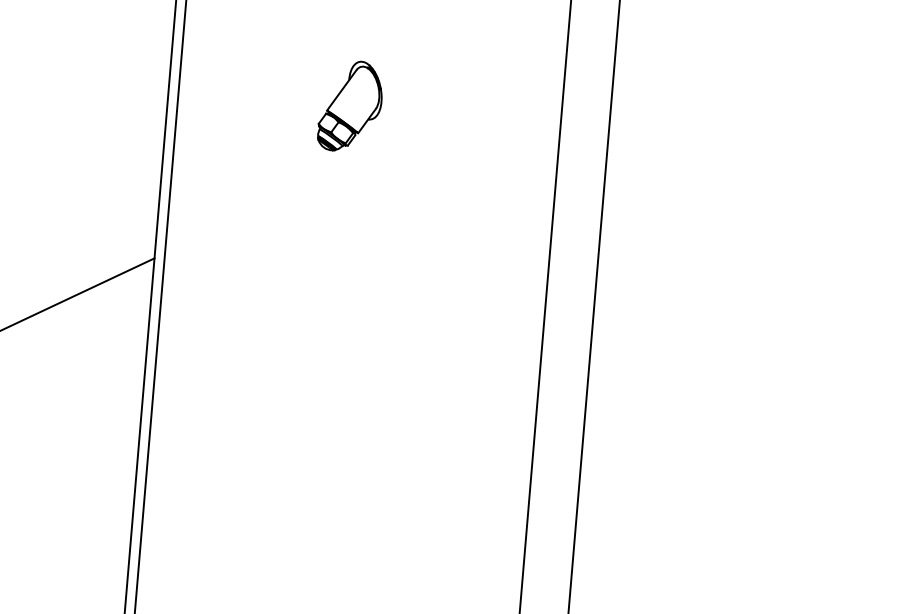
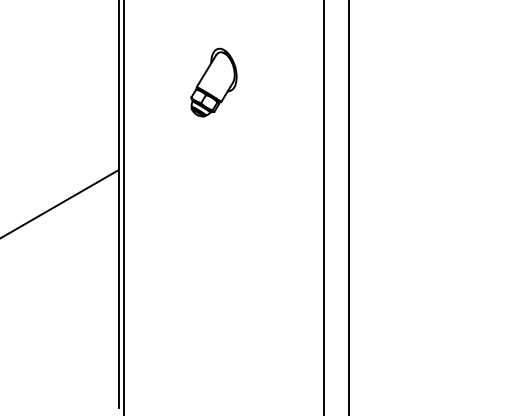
part: (349, 106) -> (213, 82), size x1.43

